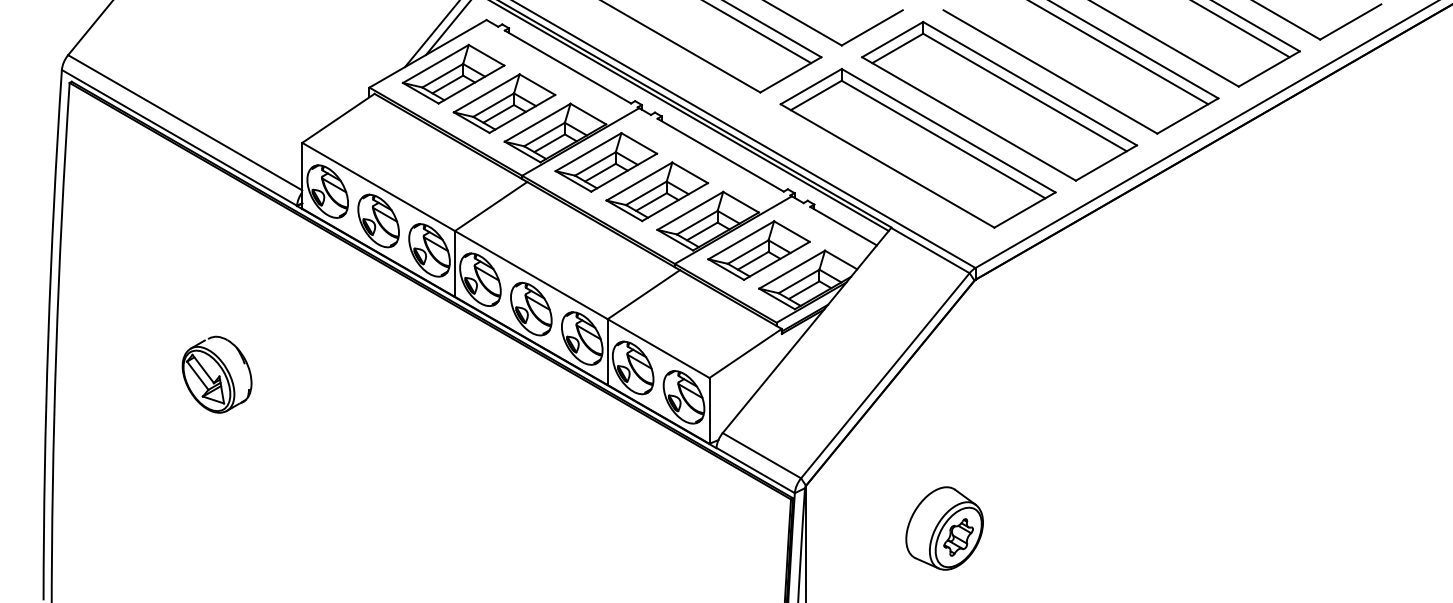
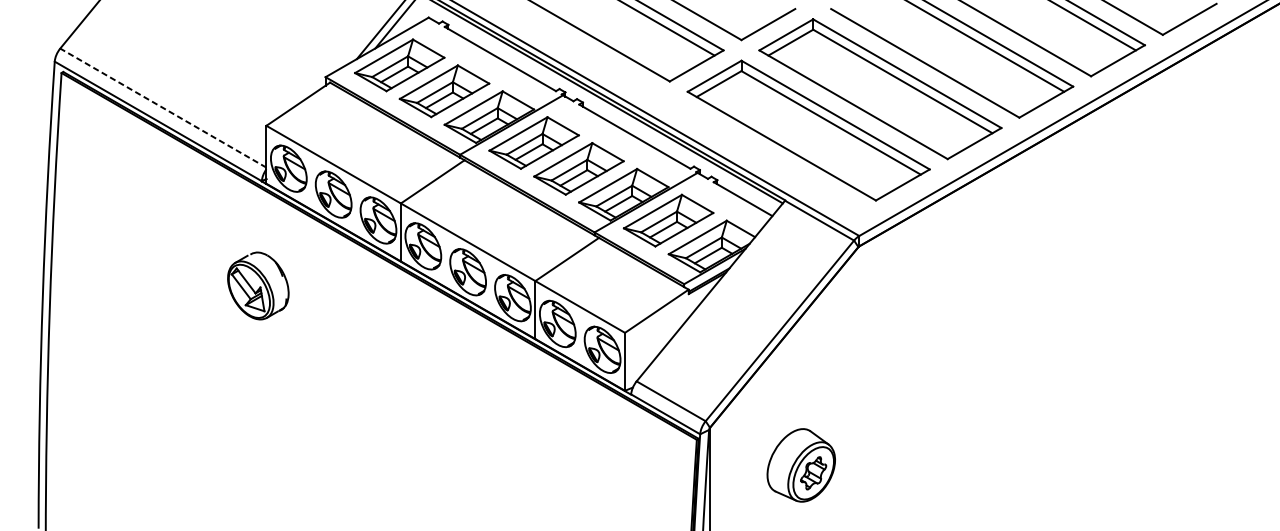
line: (184, 122) -> (162, 107), solid -> dashed
part: (216, 374) -> (257, 285), moved
part: (944, 528) -> (801, 465), moved

